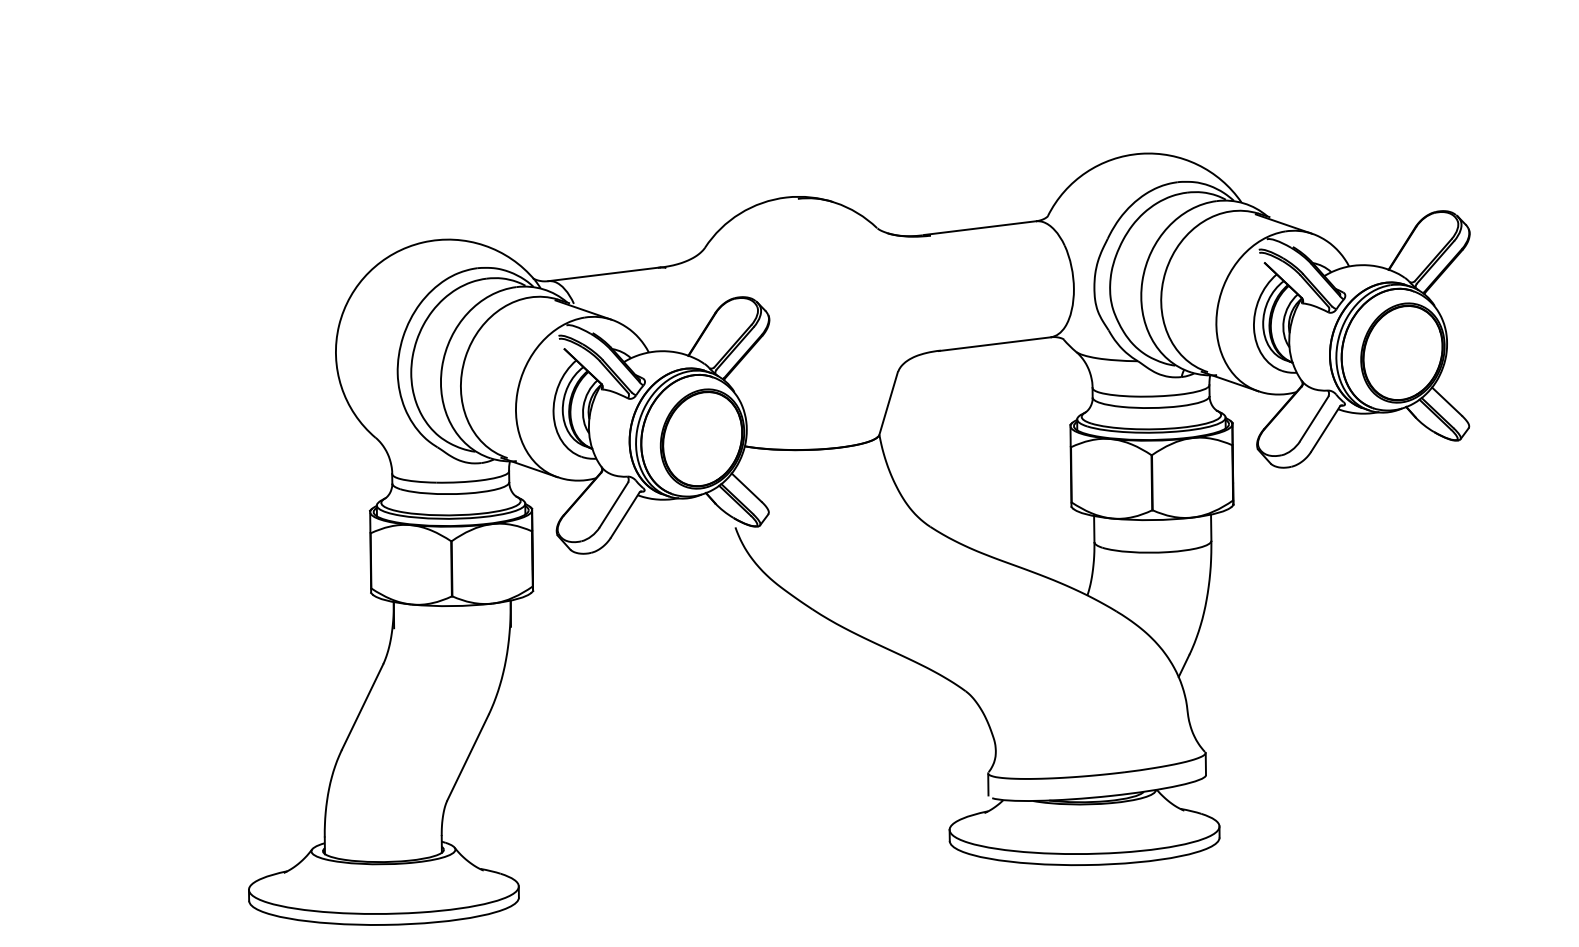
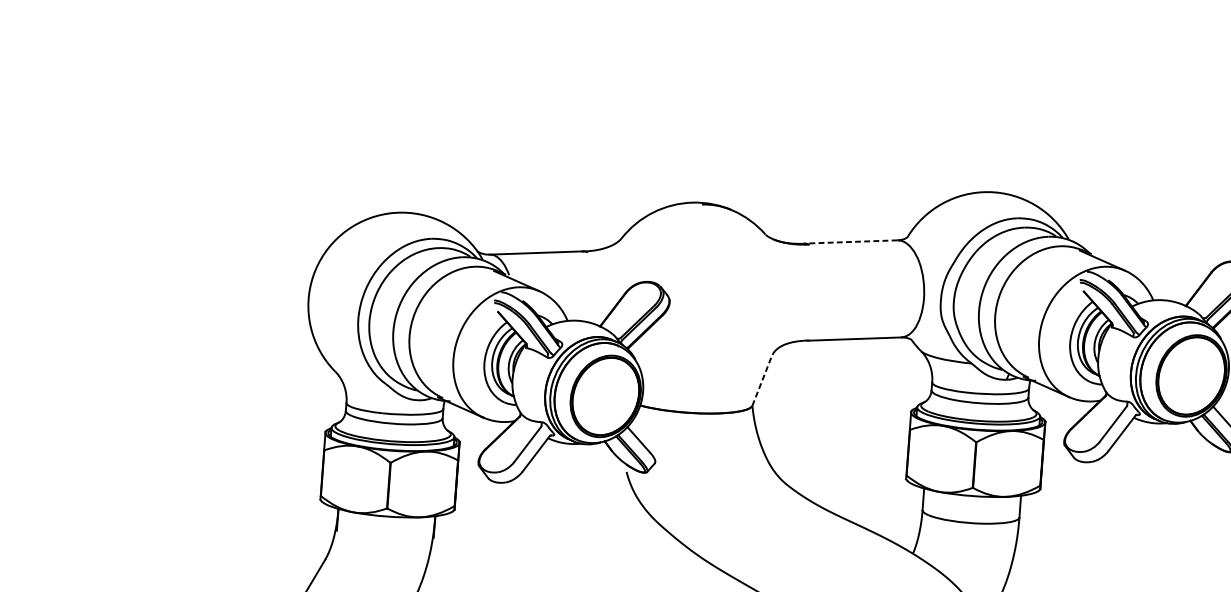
line: (979, 228) -> (850, 242), solid -> dashed
line: (888, 403) -> (762, 380), solid -> dashed

